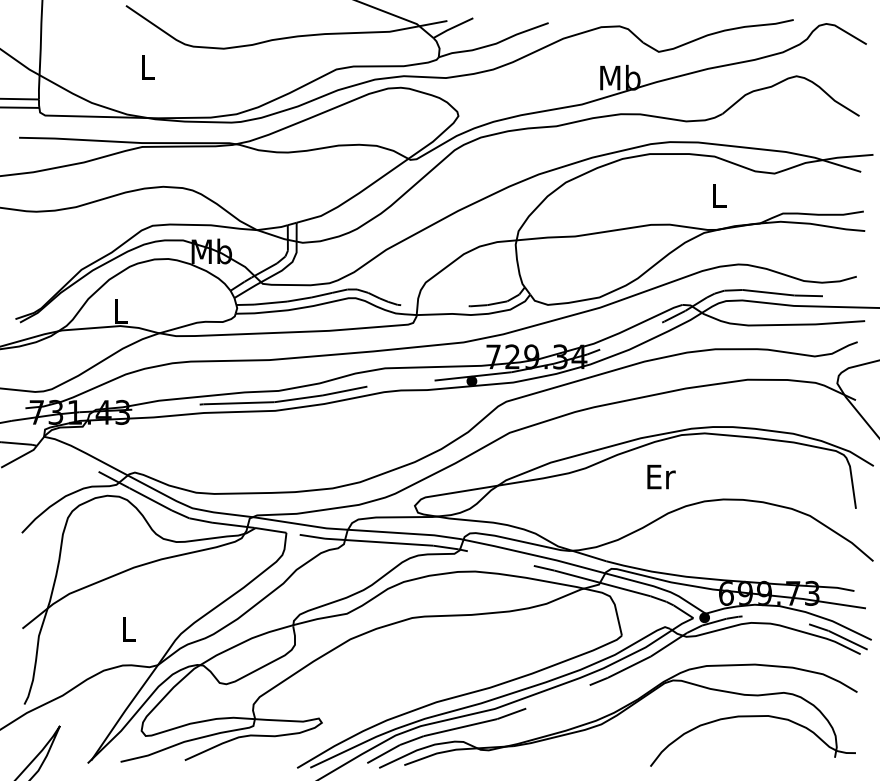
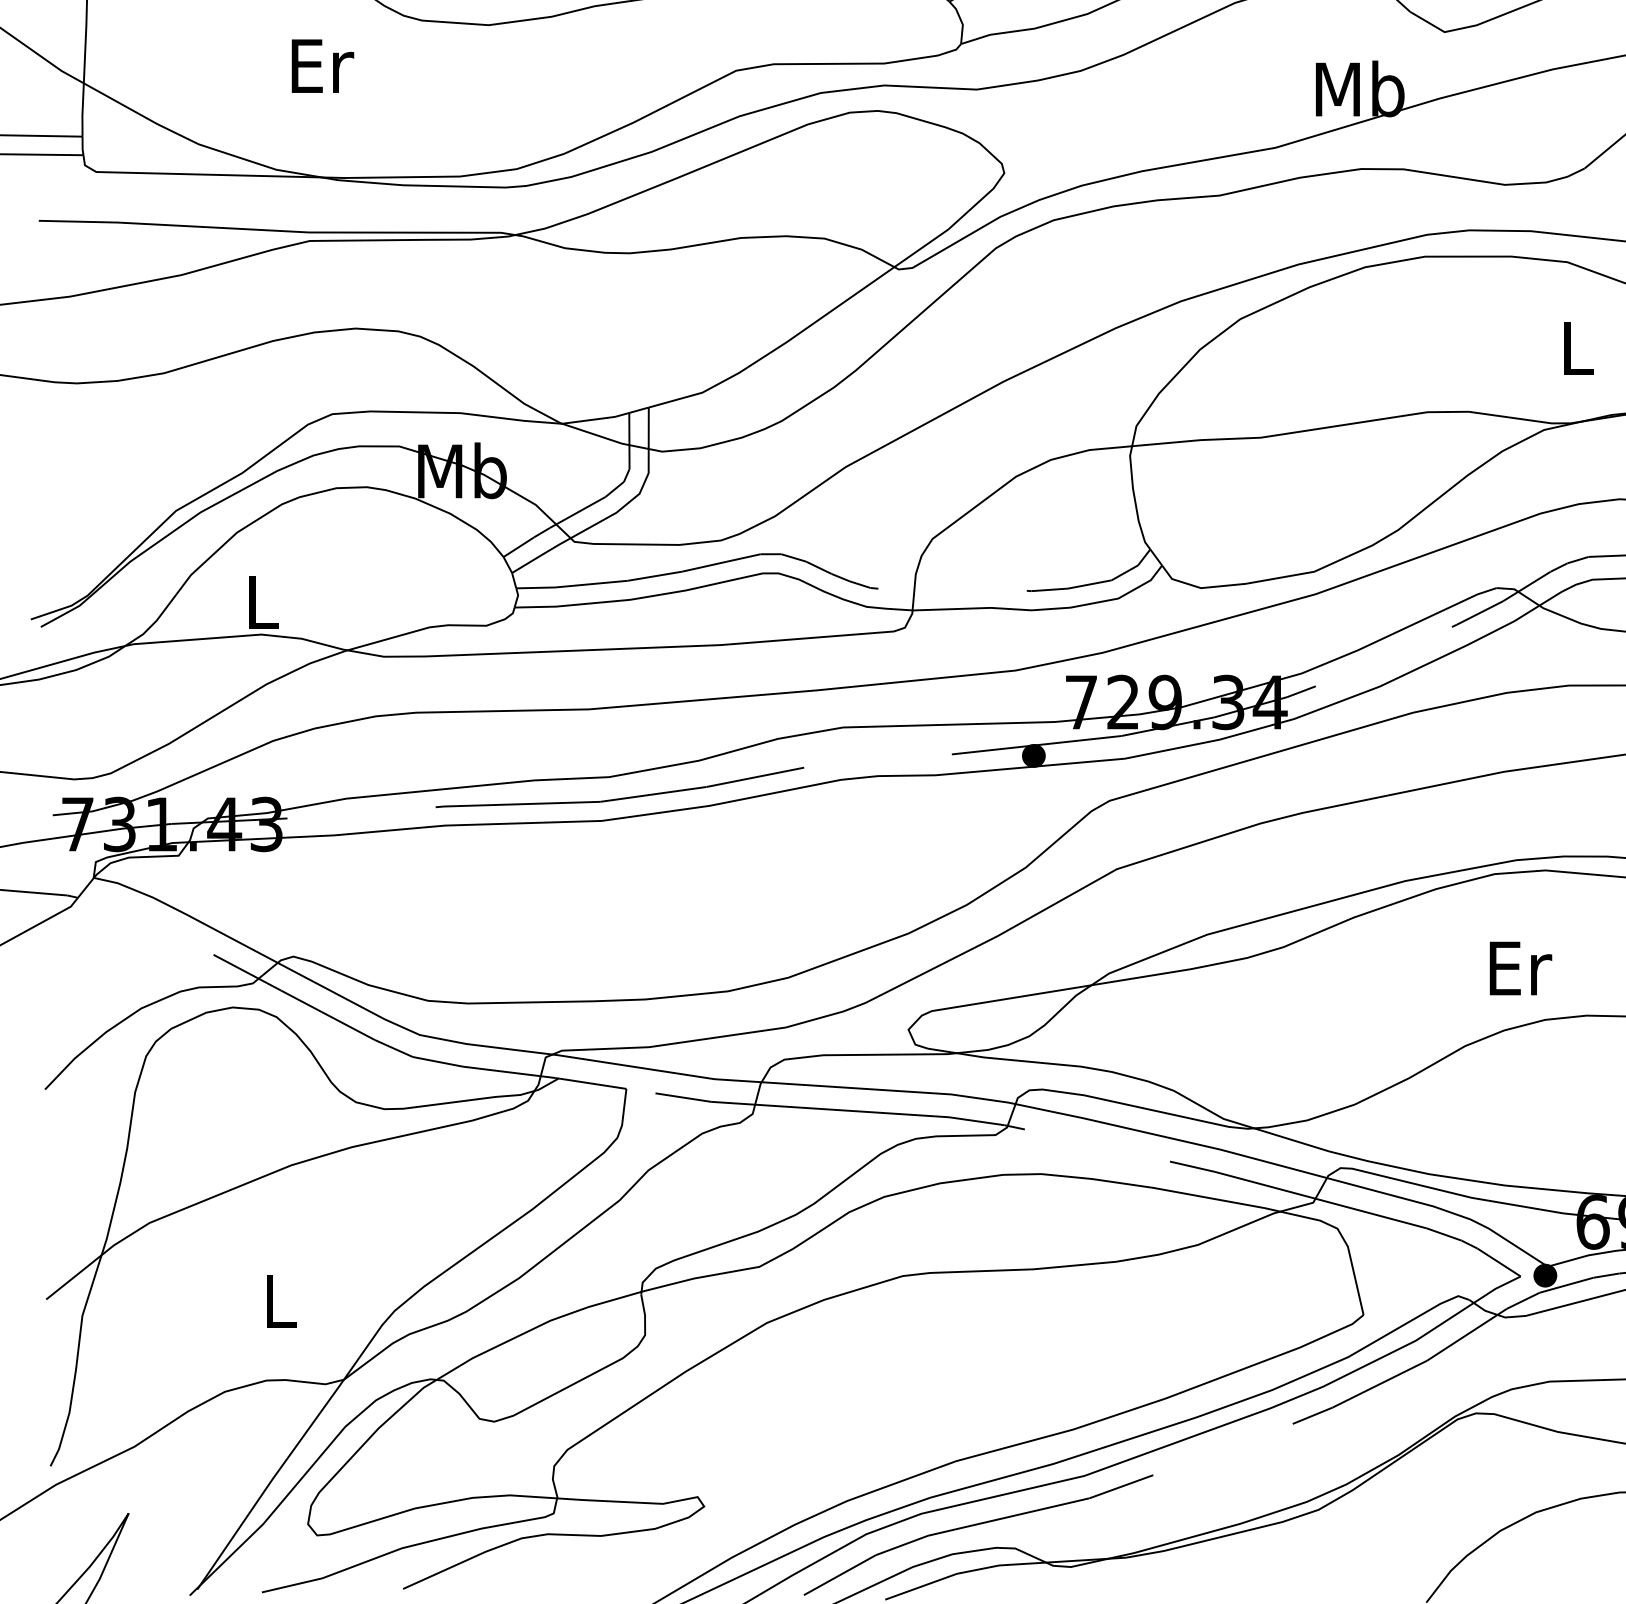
text: (148, 67) -> (323, 66), L -> Er
text: (661, 476) -> (1520, 967), moved

